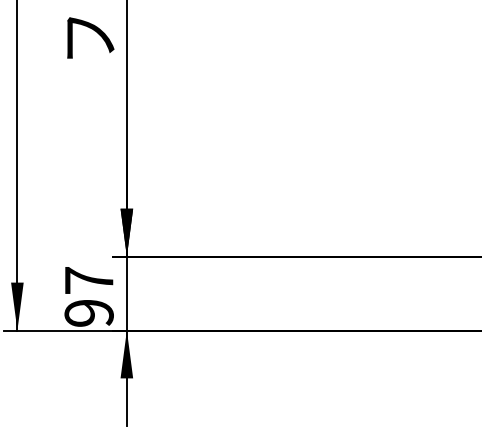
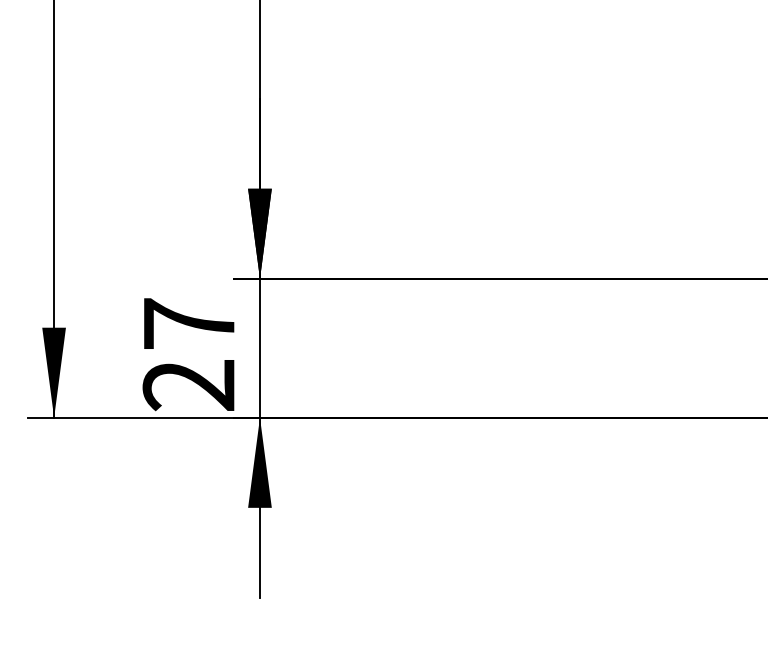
text: (89, 312) -> (189, 383), 97 -> 27

